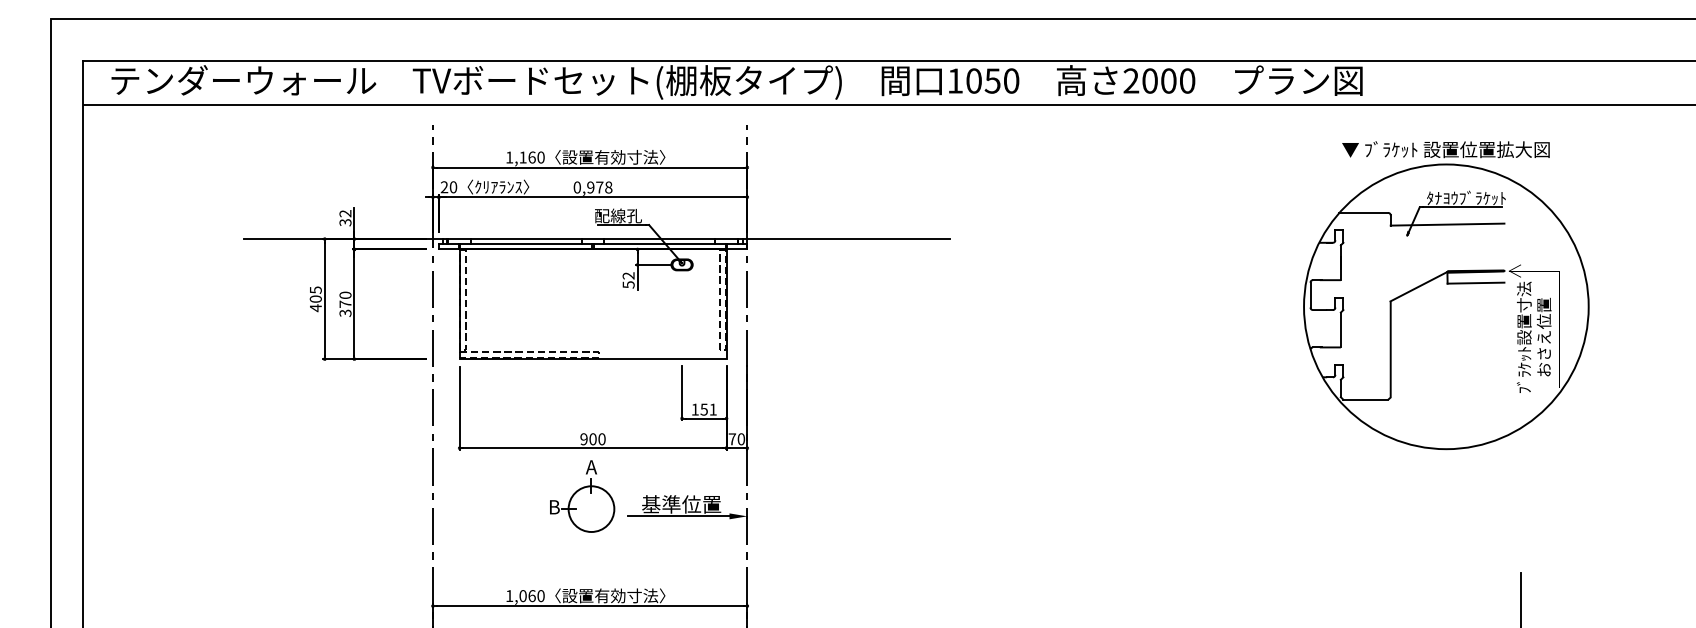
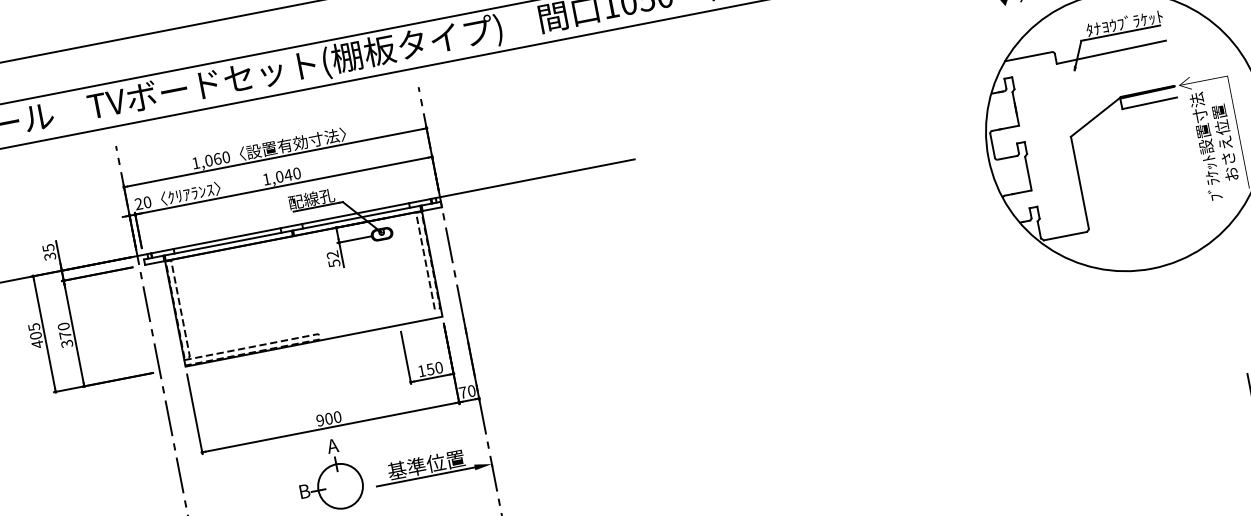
text: (522, 157) -> (208, 160), 1,160 -> 1,060
text: (592, 187) -> (281, 176), 0,978 -> 1,040
text: (345, 213) -> (48, 247), 32 -> 35
text: (712, 409) -> (438, 367), 151 -> 150

